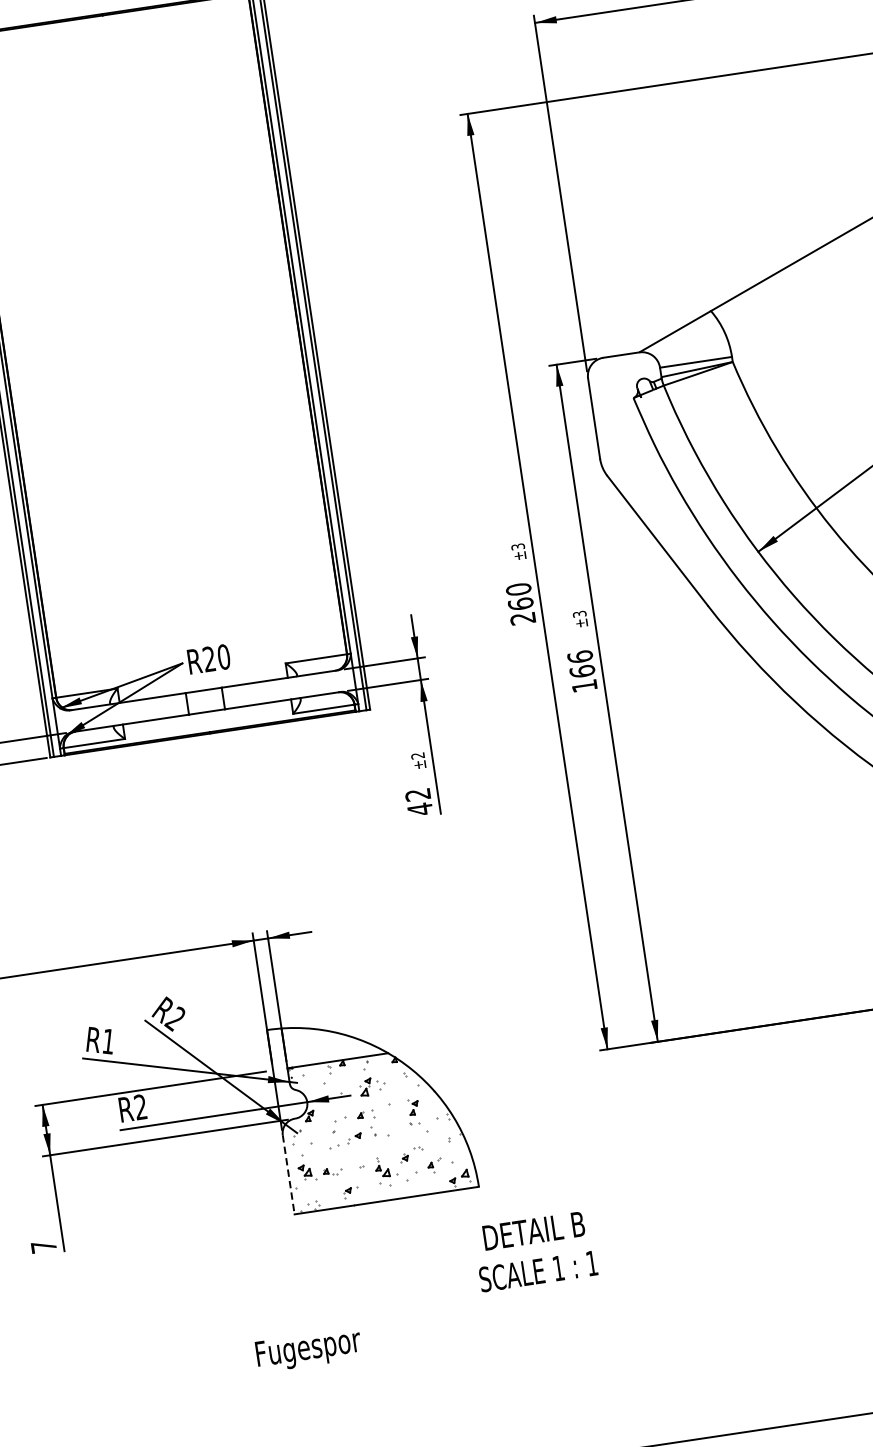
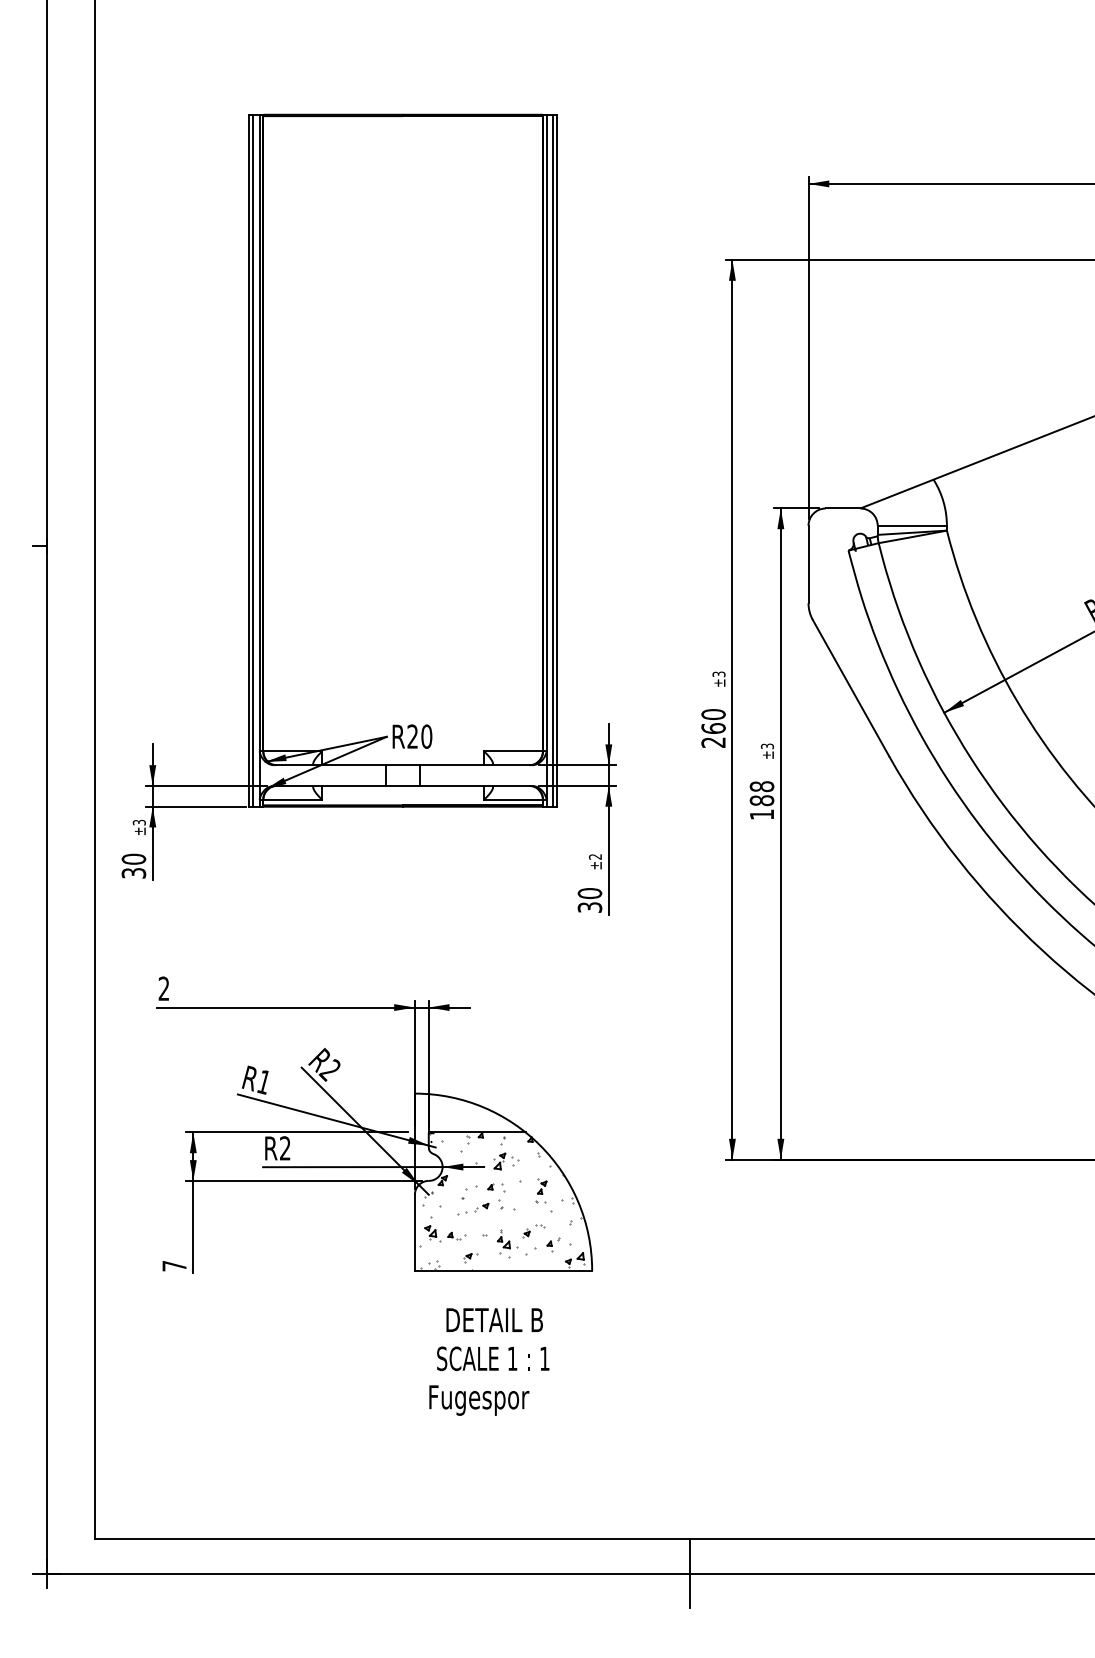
text: (580, 664) -> (761, 793), 166 -> 188
text: (418, 802) -> (589, 900), 42 -> 30
line: (288, 1175) -> (414, 1233), dashed -> solid
text: (535, 1251) -> (493, 1339), moved
text: (309, 1350) -> (479, 1400), moved

